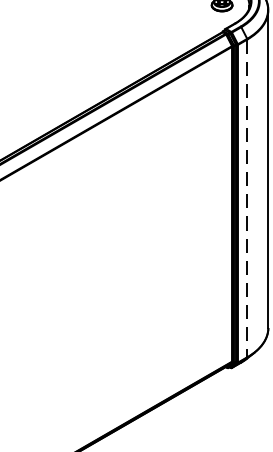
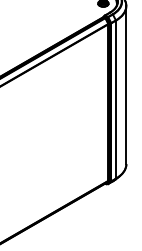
line: (246, 198) -> (115, 99), dashed -> solid

